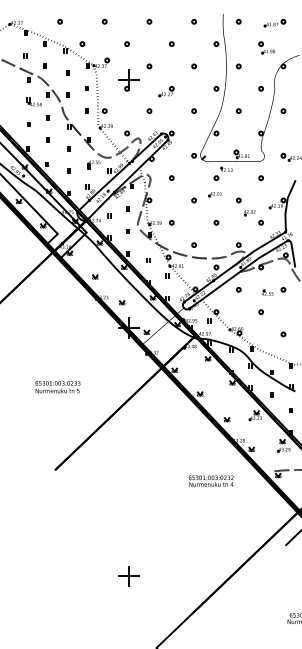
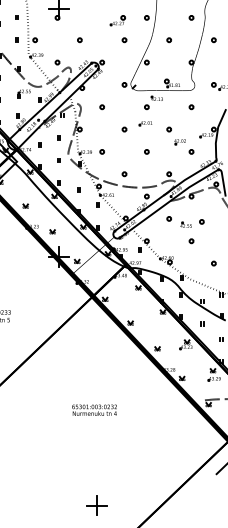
part: (166, 91) -> (117, 20), moved
part: (274, 291) -> (192, 223), moved
text: (210, 480) -> (93, 409), moved
part: (128, 576) -> (96, 505), moved

